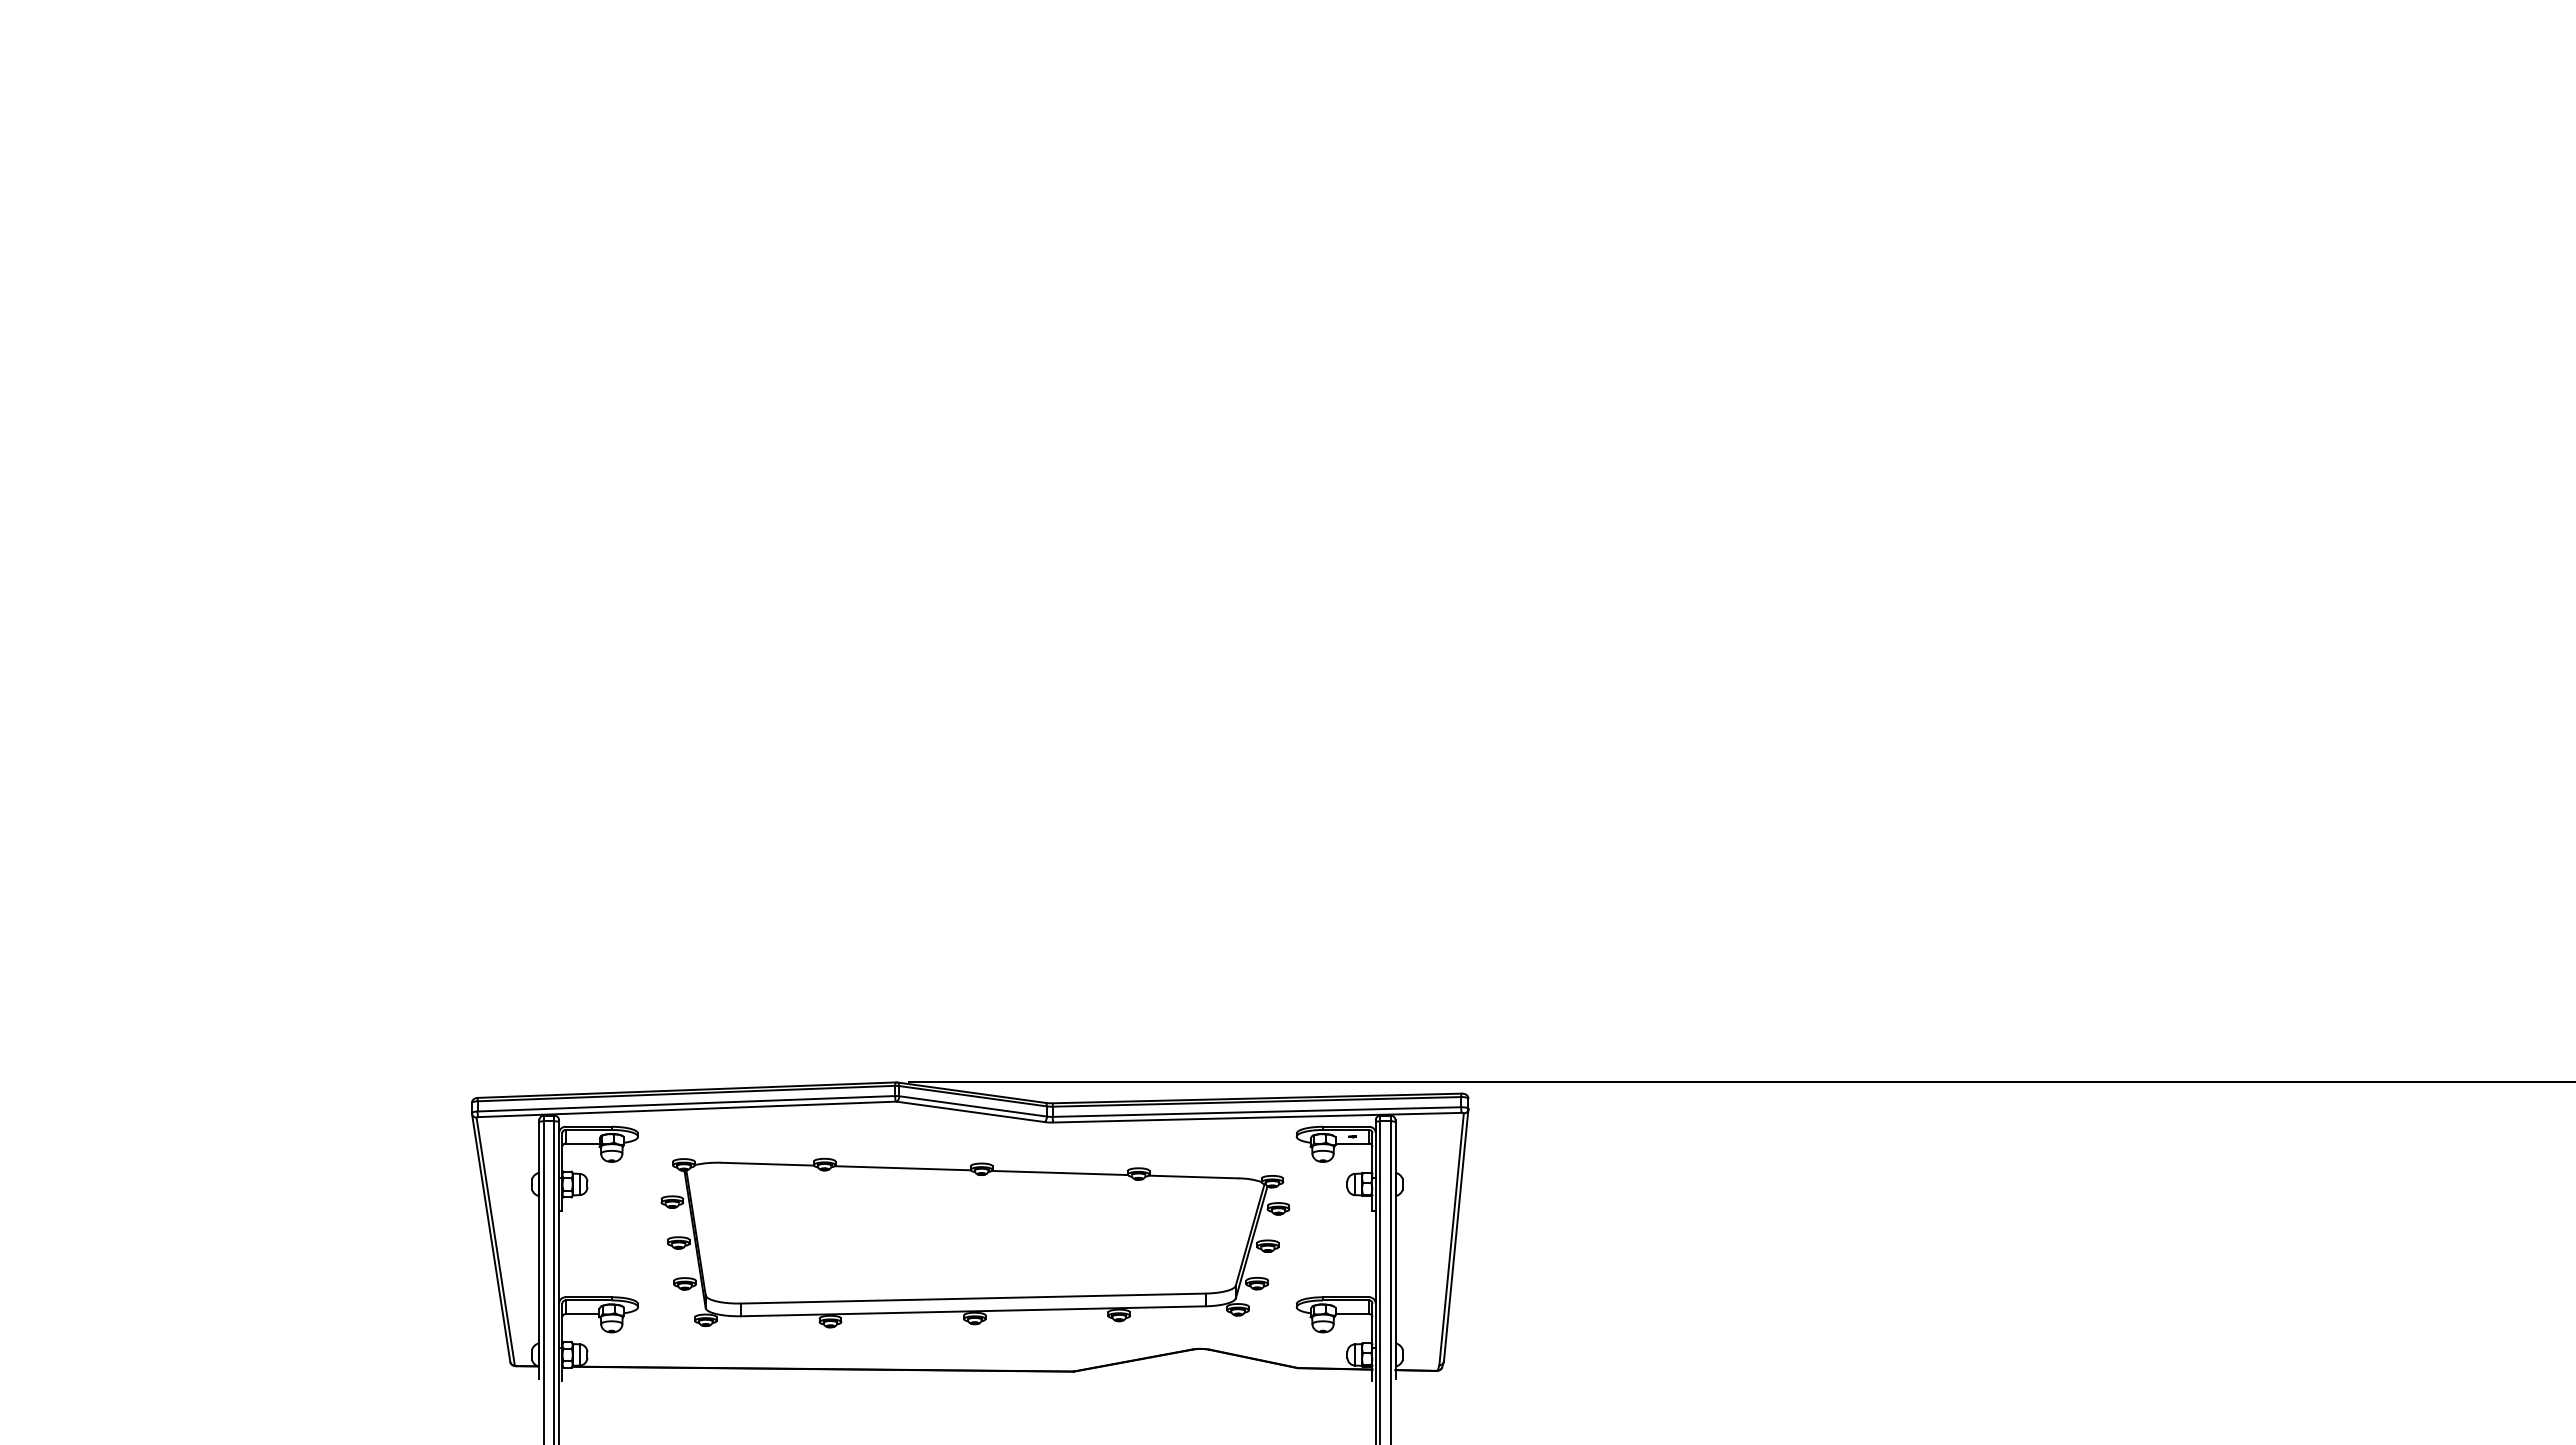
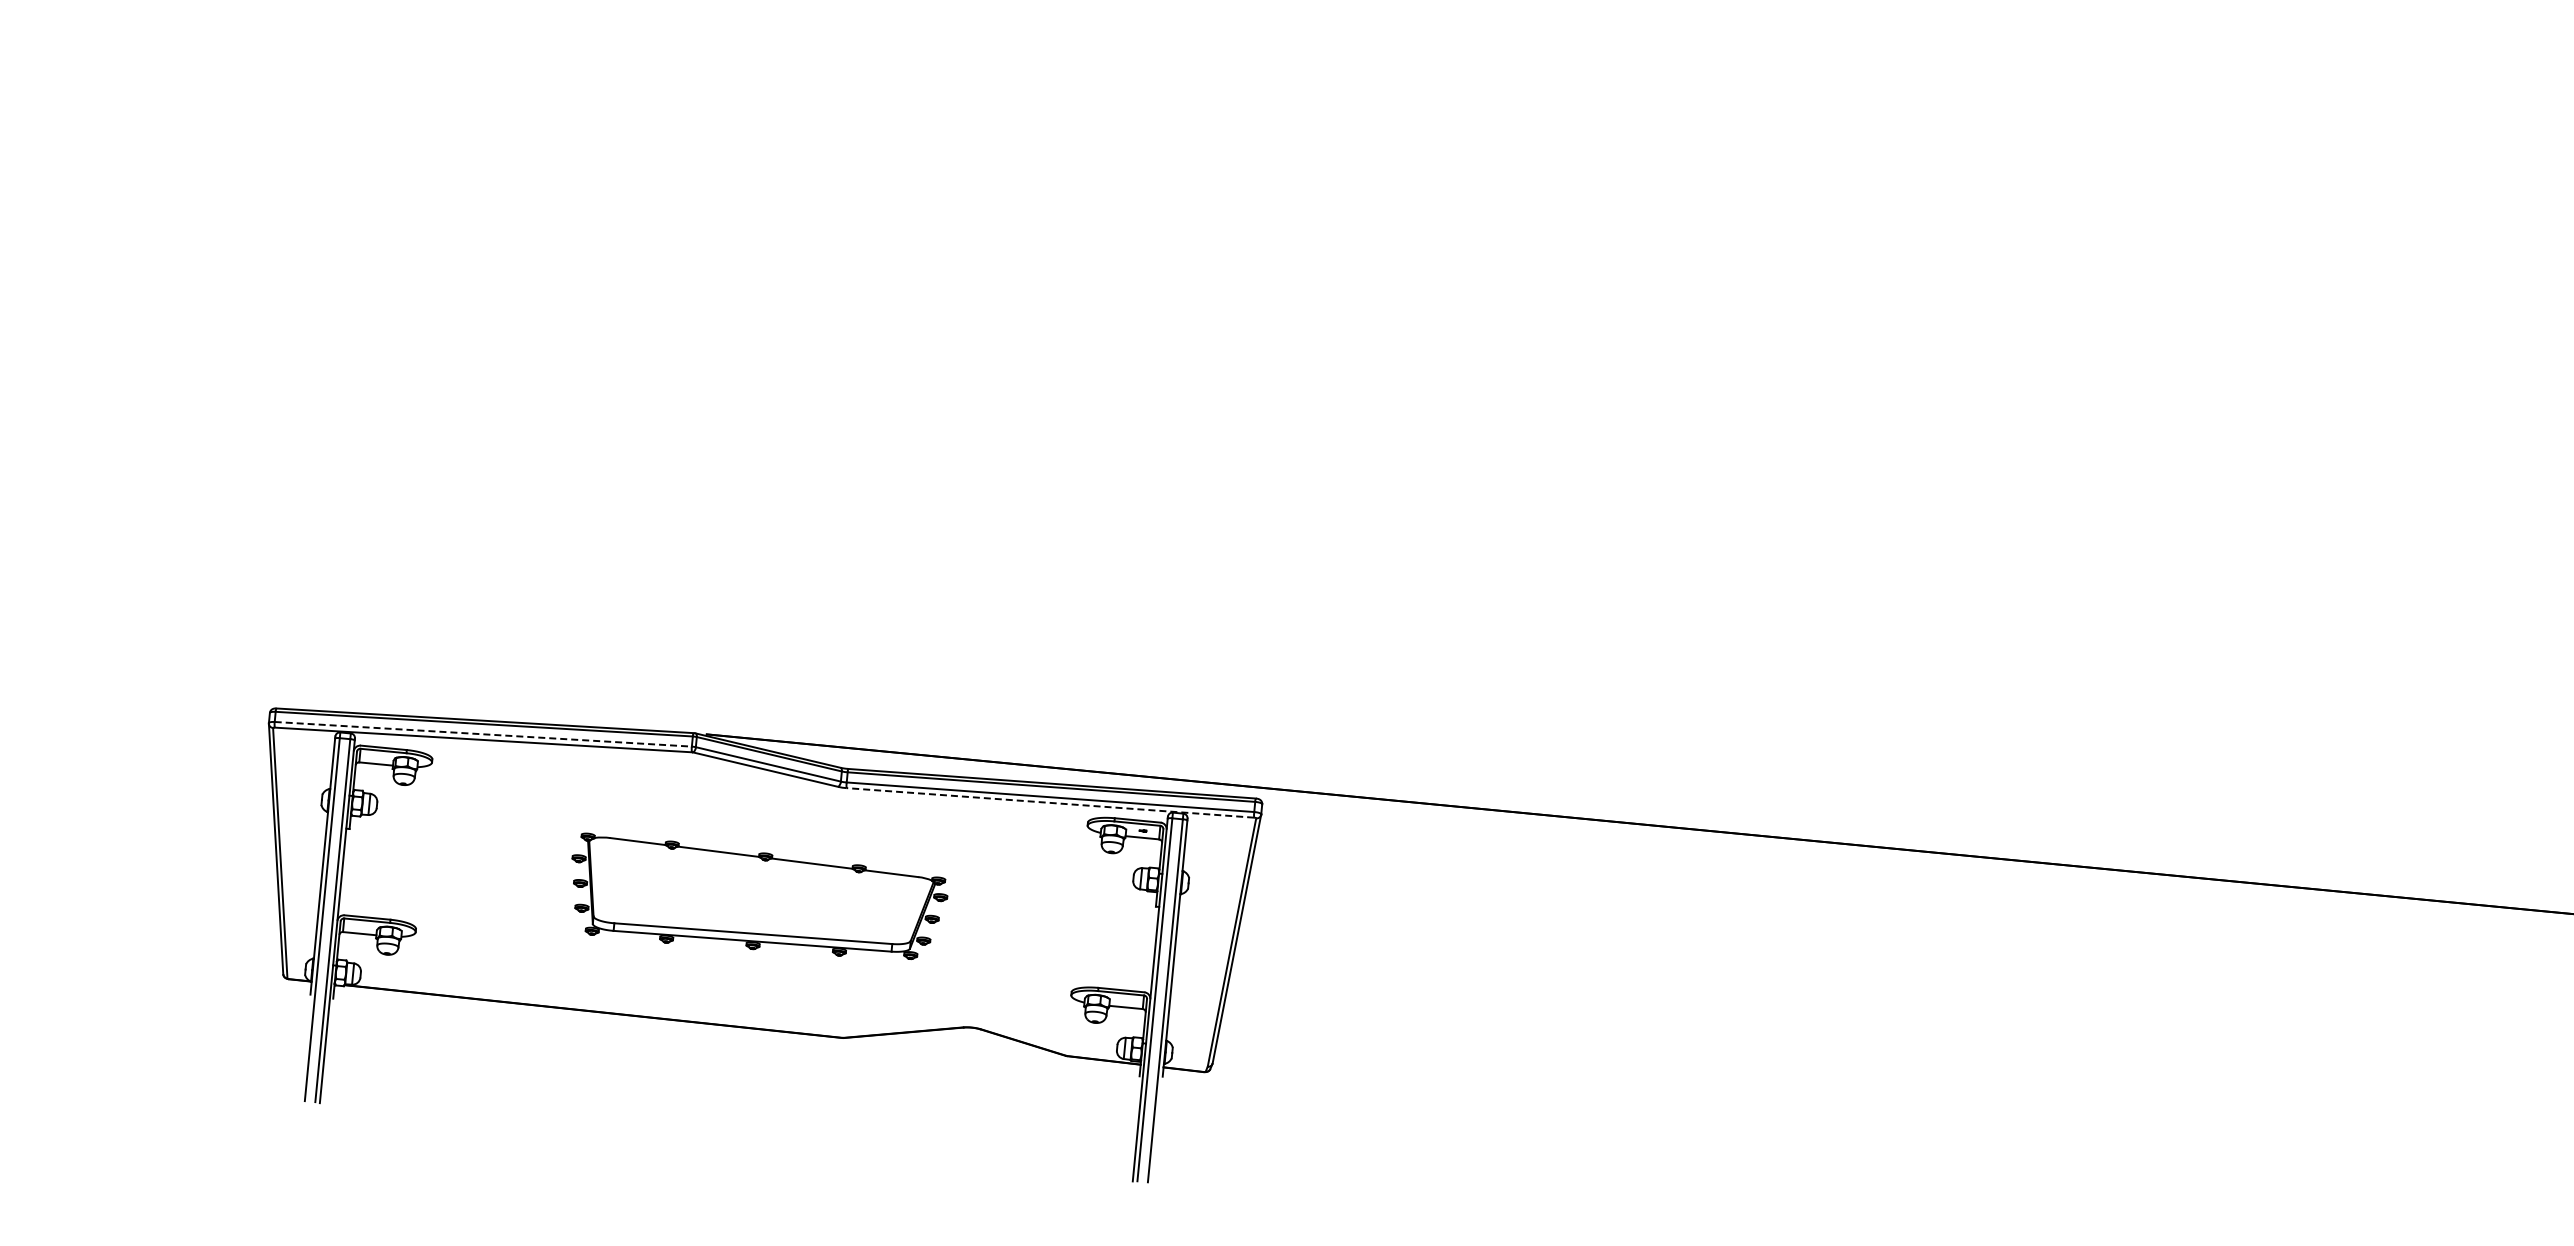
line: (686, 1103) -> (483, 734), solid -> dashed
line: (1256, 1117) -> (1049, 802), solid -> dashed
part: (975, 1242) -> (757, 900), size x0.6

